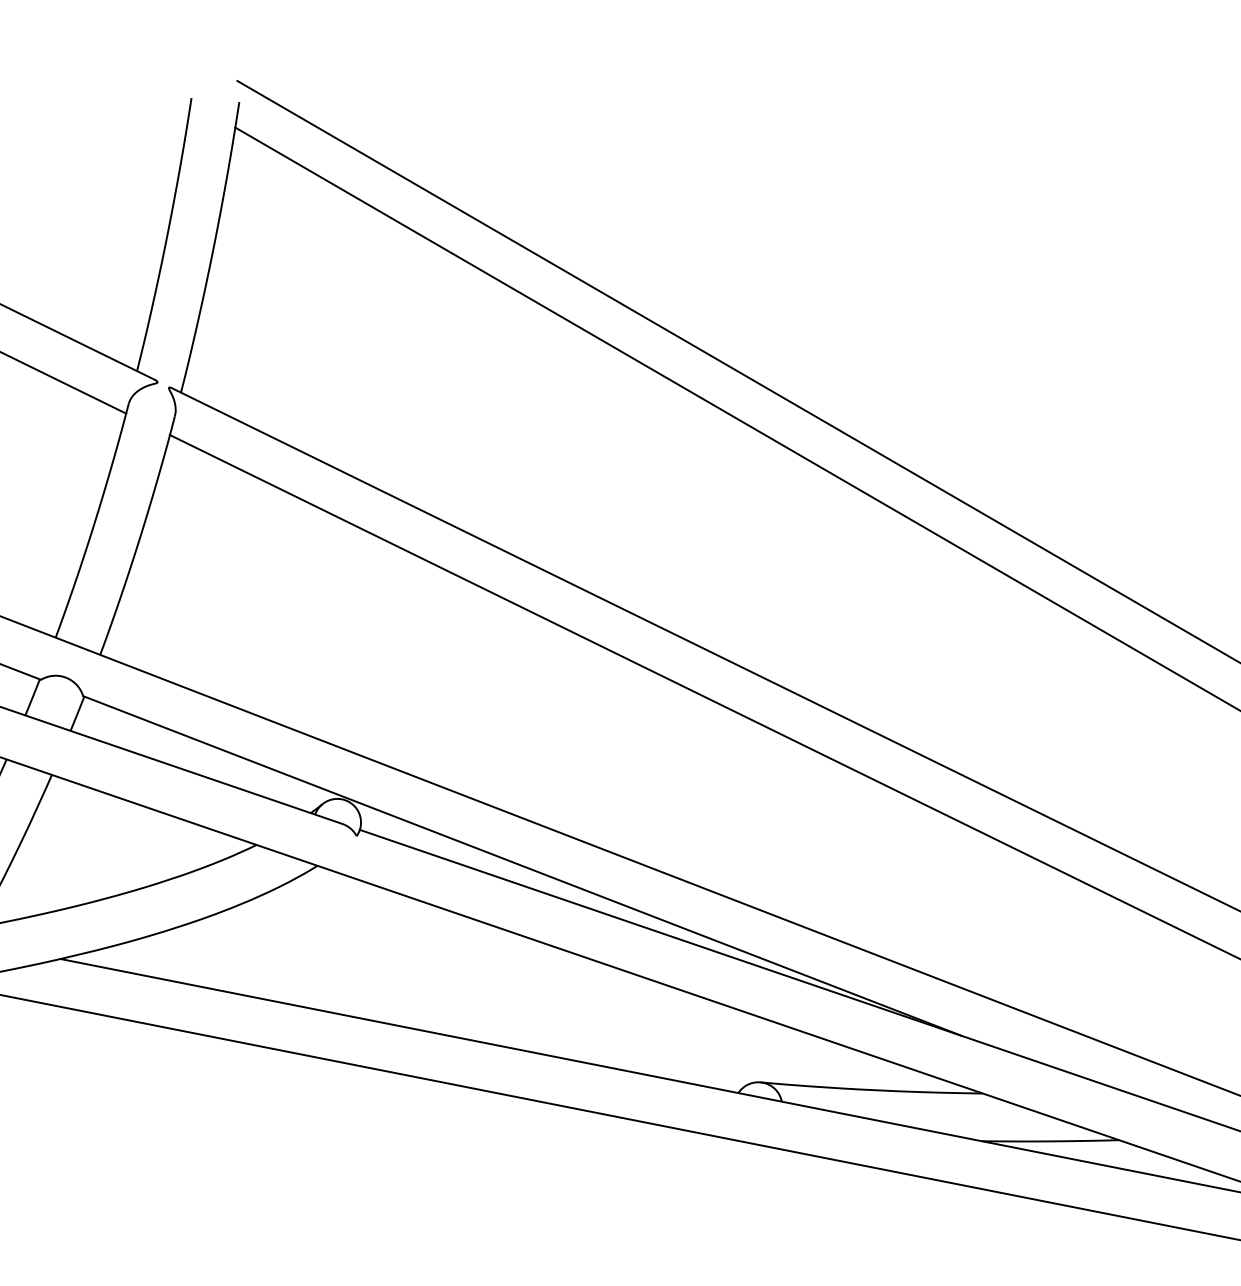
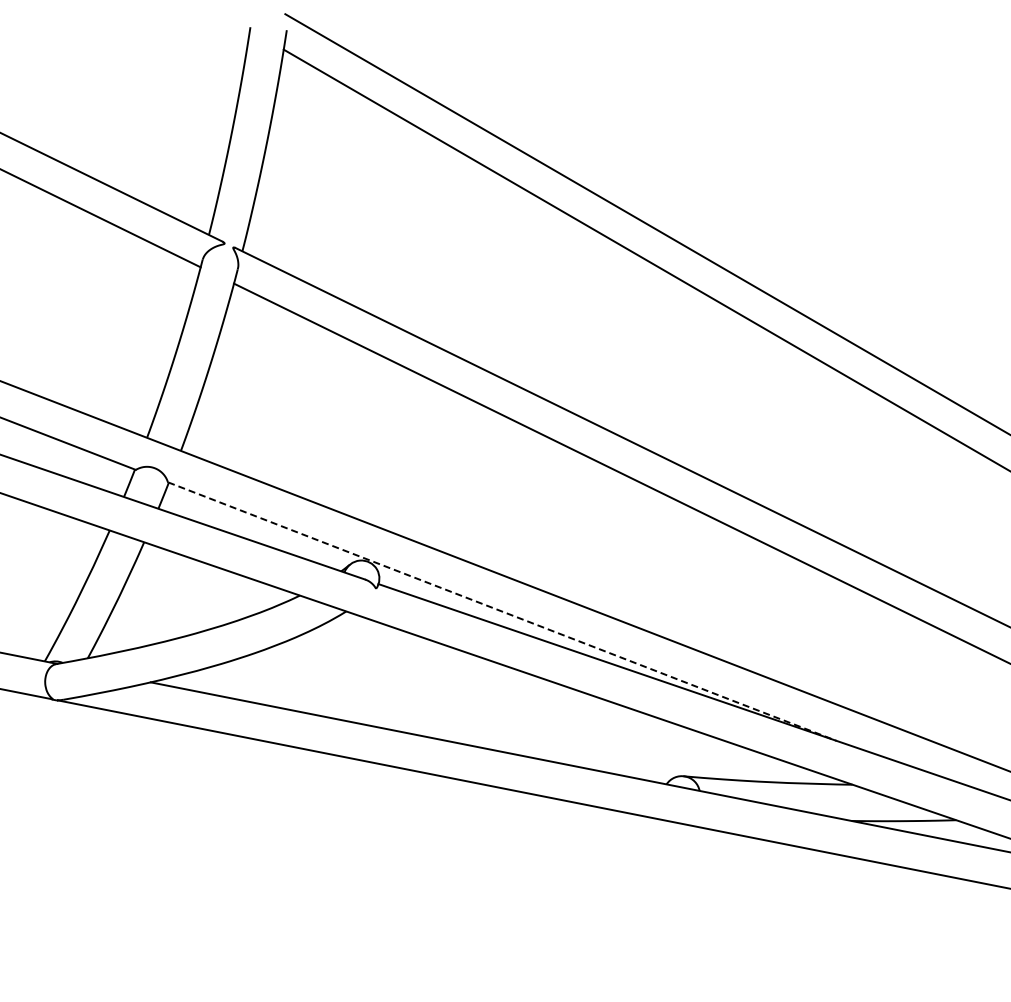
line: (522, 865) -> (502, 611), solid -> dashed

